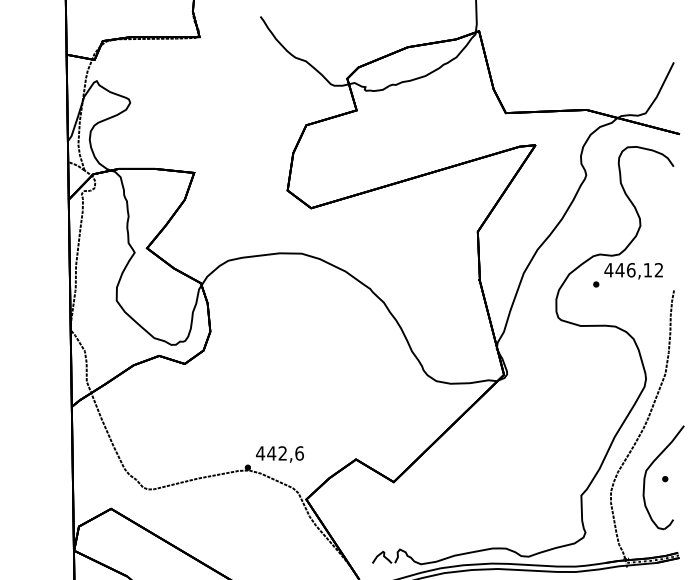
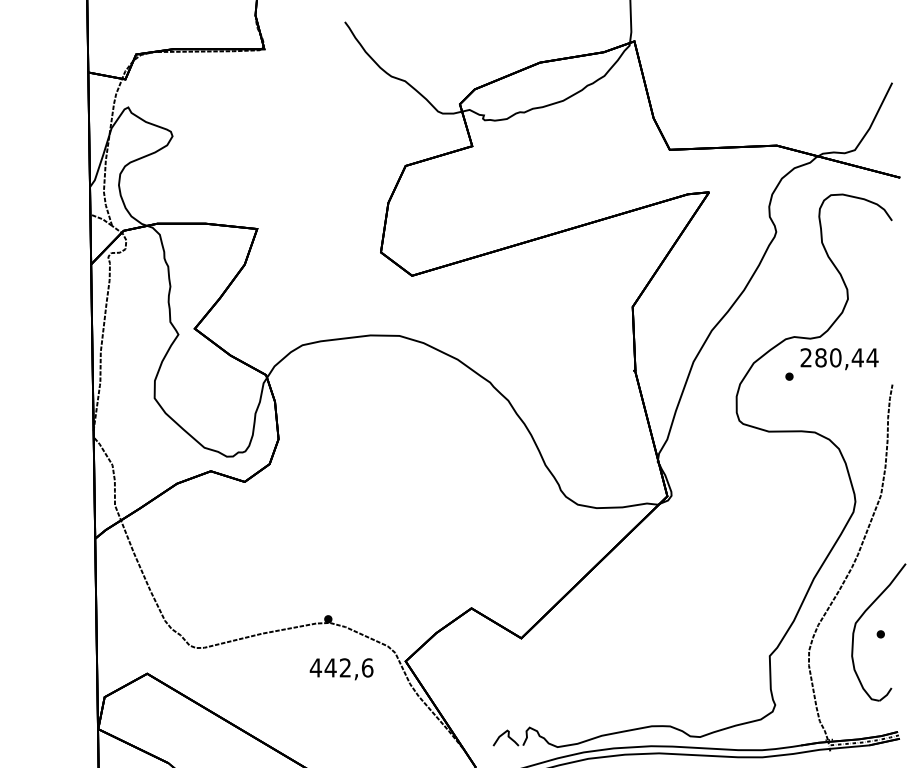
text: (633, 270) -> (838, 358), 446,12 -> 280,44
text: (279, 454) -> (341, 669), moved

